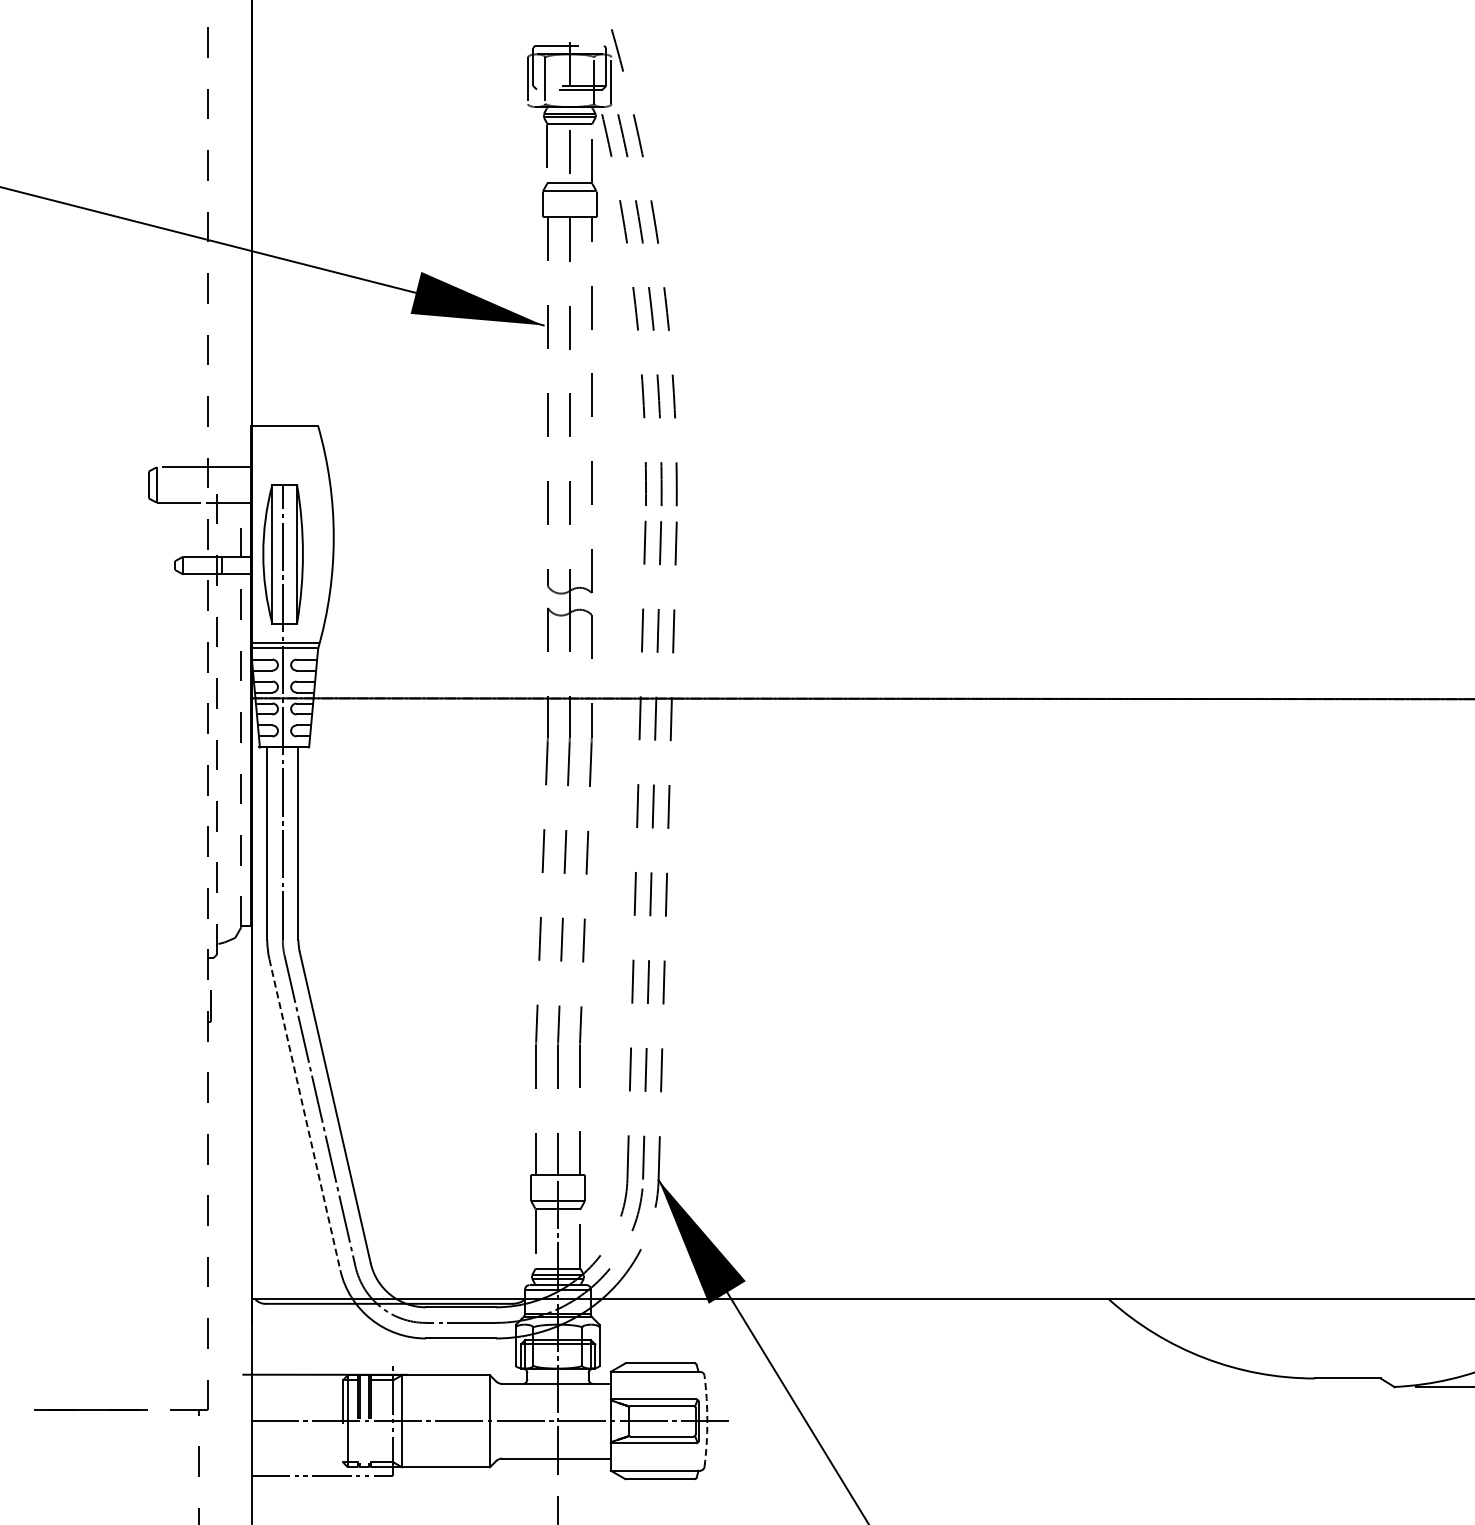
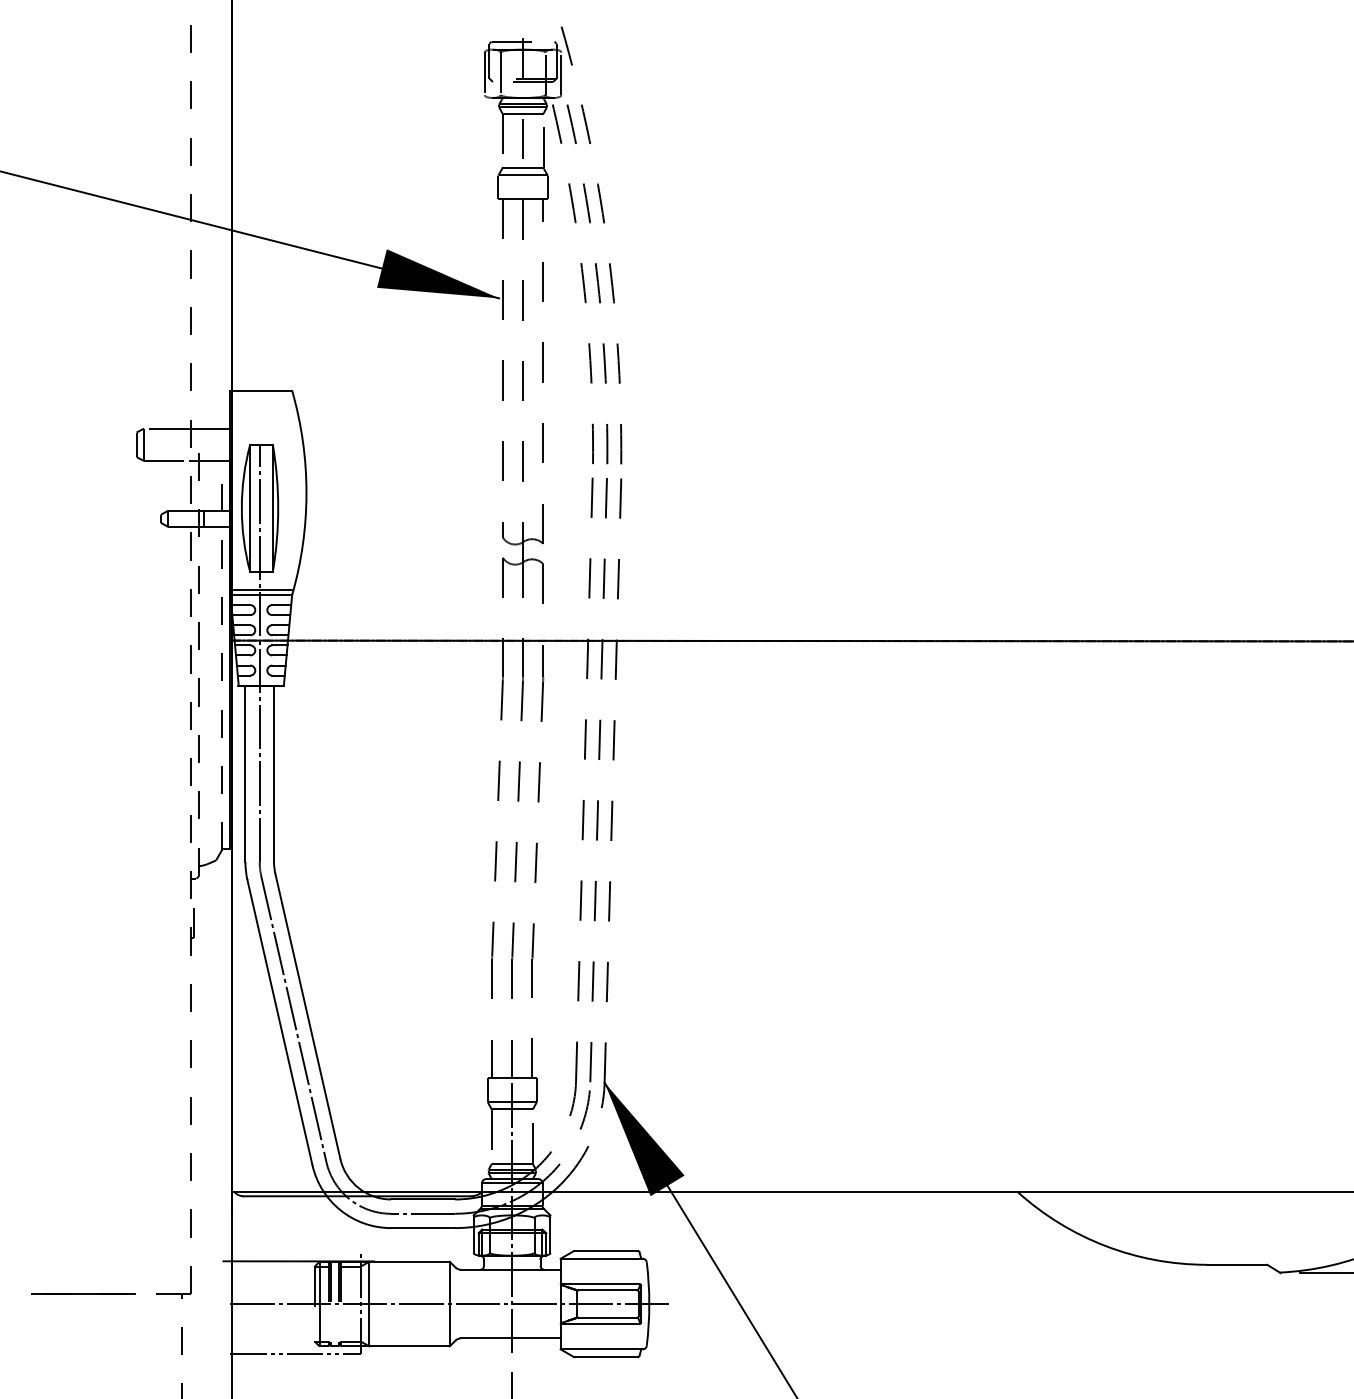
line: (304, 1115) -> (279, 1023), dashed -> solid
arc: (707, 1421) -> (649, 1304), dashed -> solid

